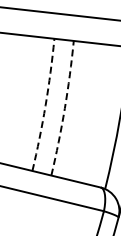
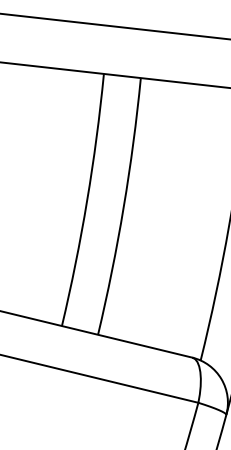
arc: (45, 105) -> (86, 201), dashed -> solid
arc: (64, 108) -> (123, 206), dashed -> solid

